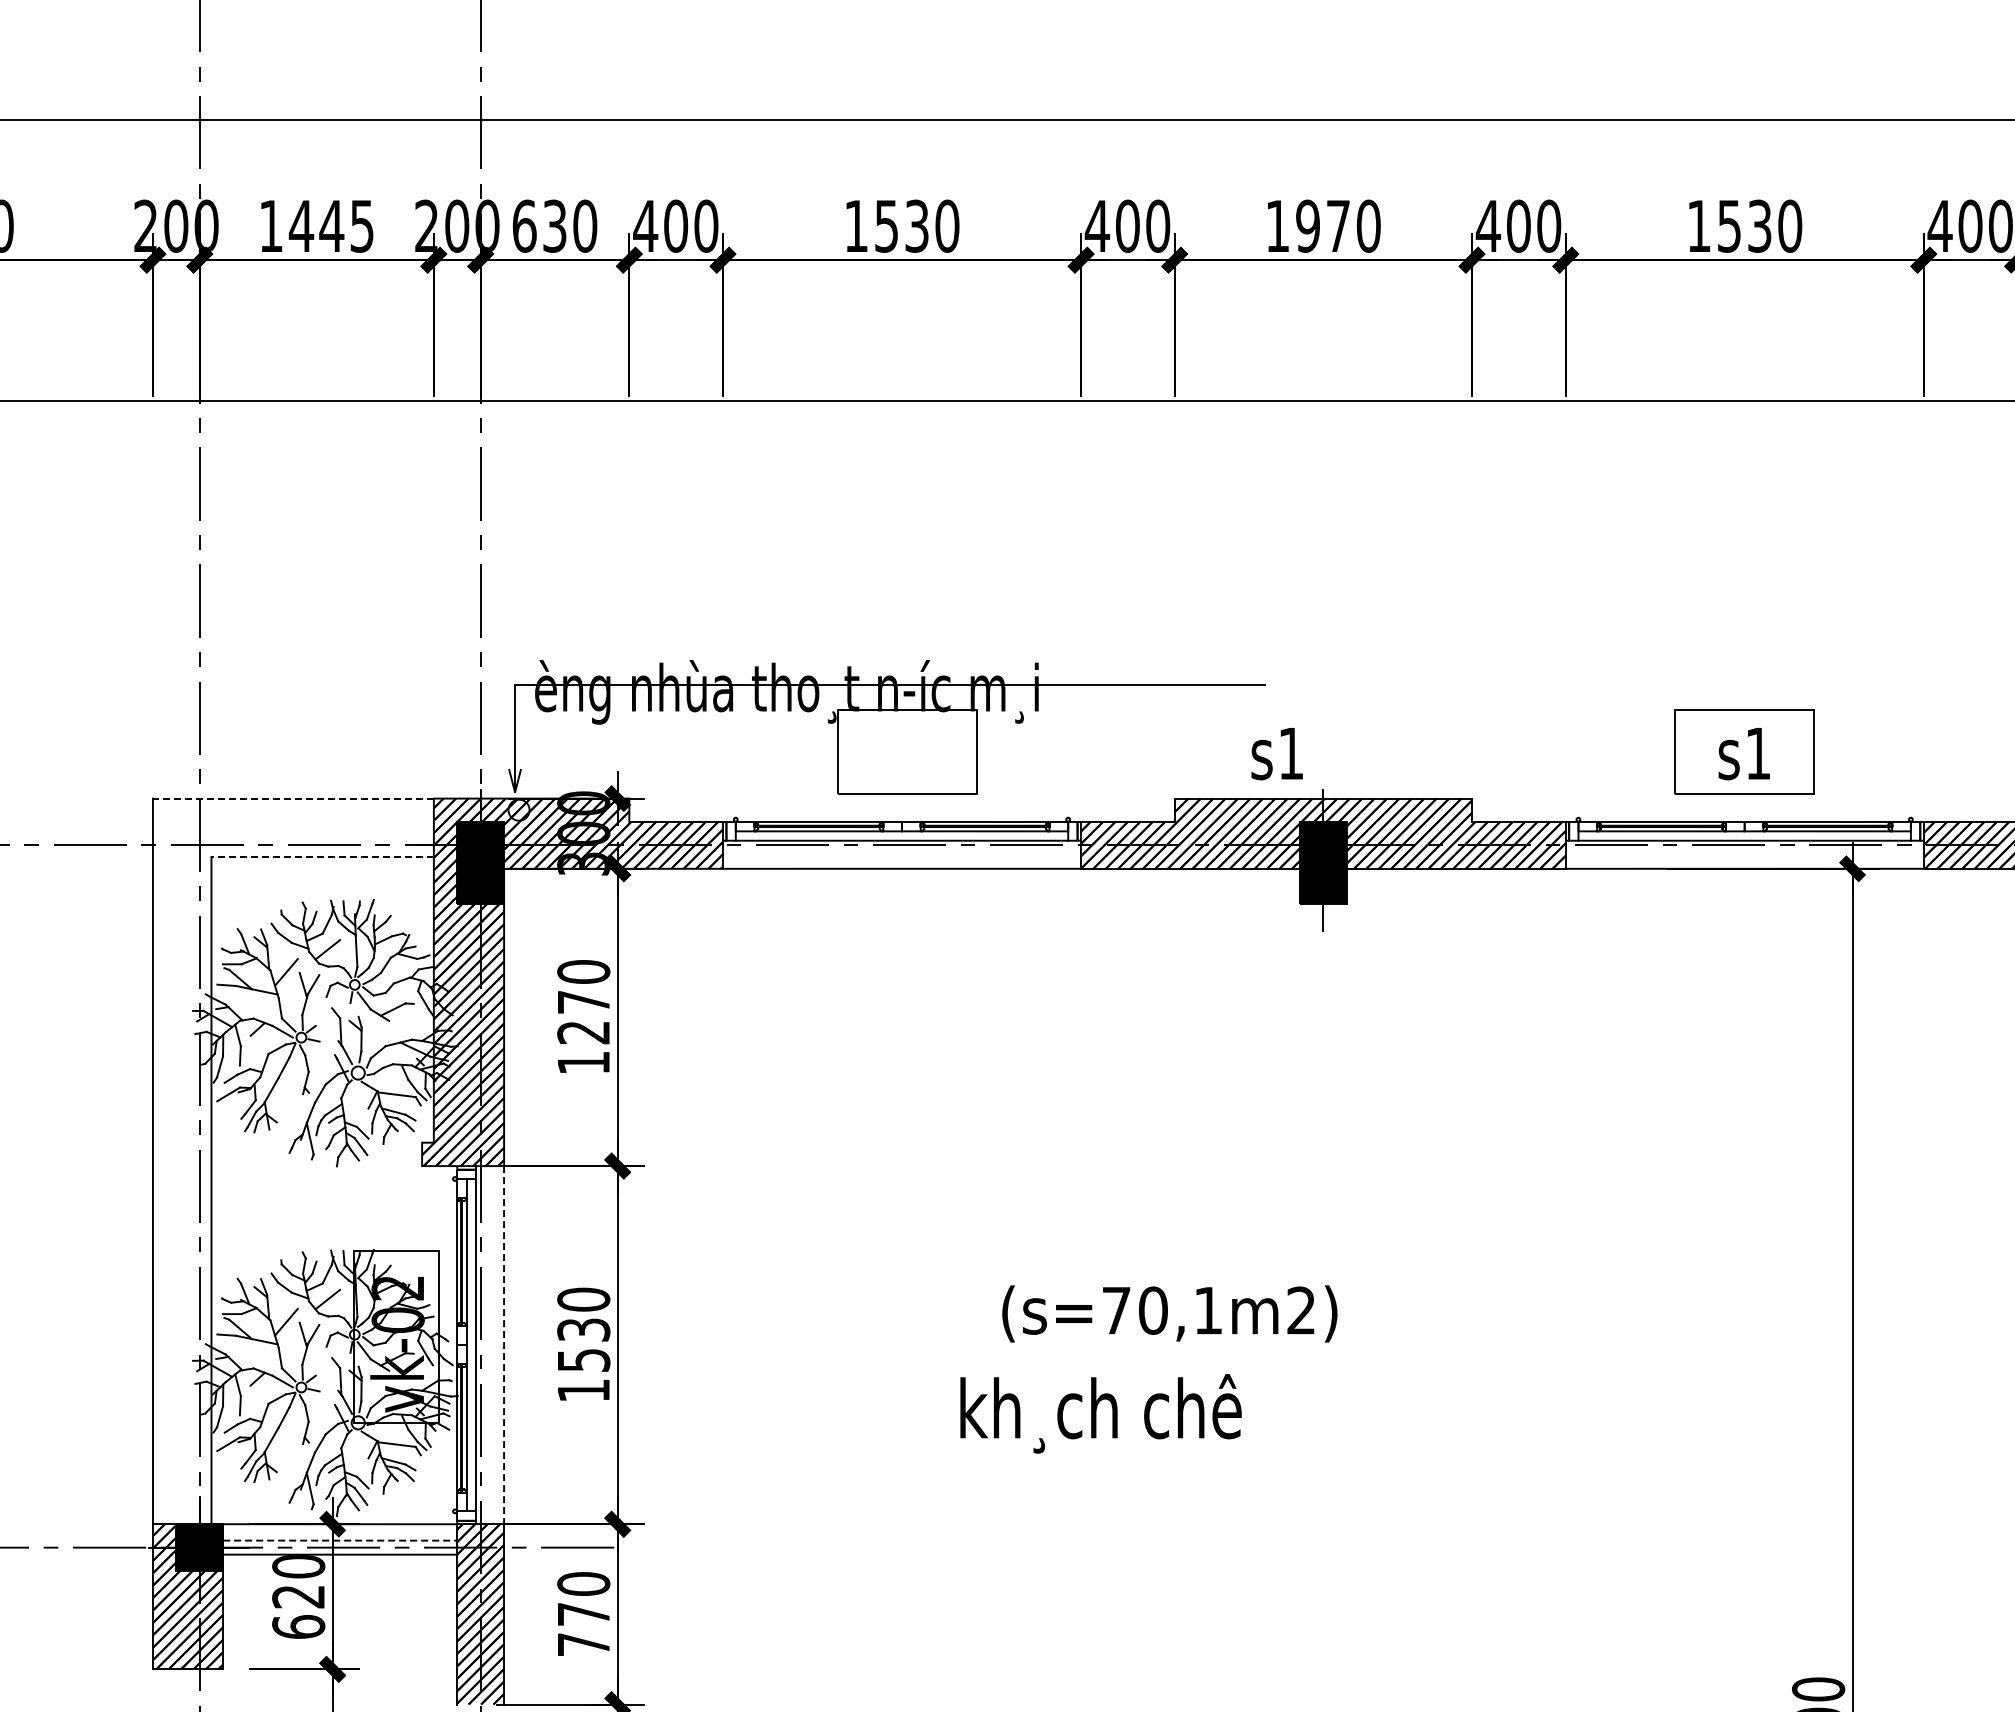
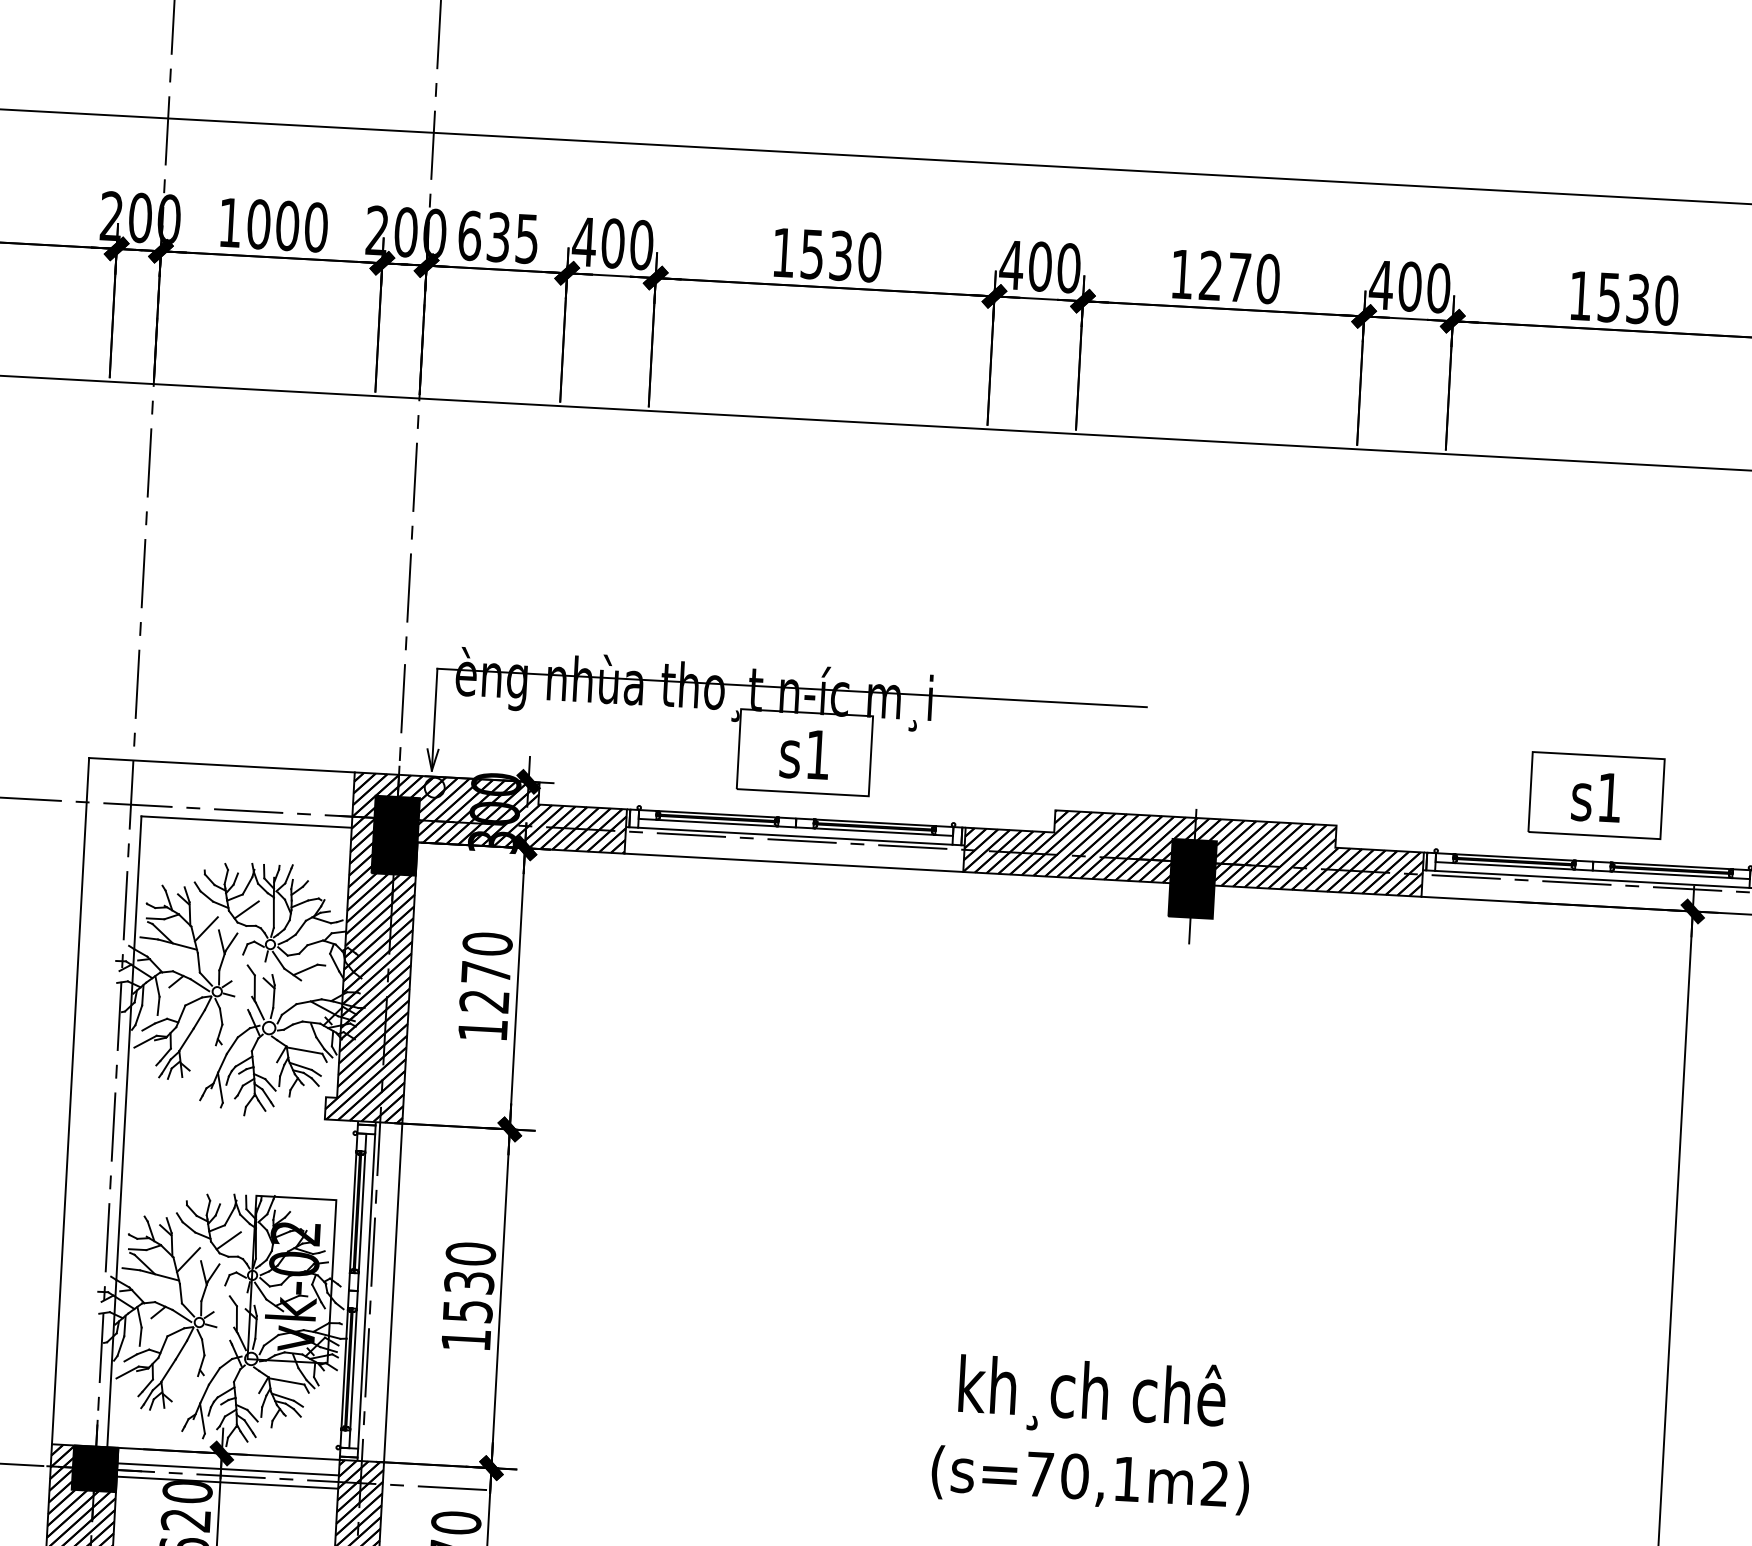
text: (331, 225) -> (287, 225), 1445 -> 1000
text: (585, 225) -> (527, 238), 630 -> 635
text: (1307, 225) -> (1210, 275), 1970 -> 1270
text: (1276, 754) -> (804, 754), moved
line: (292, 798) -> (221, 765), dashed -> solid
line: (322, 857) -> (246, 822), dashed -> solid
text: (1169, 1313) -> (1090, 1479), moved
line: (504, 1345) -> (393, 1293), dashed -> solid
text: (1100, 1413) -> (1091, 1395), moved
line: (340, 1540) -> (228, 1469), dashed -> solid

